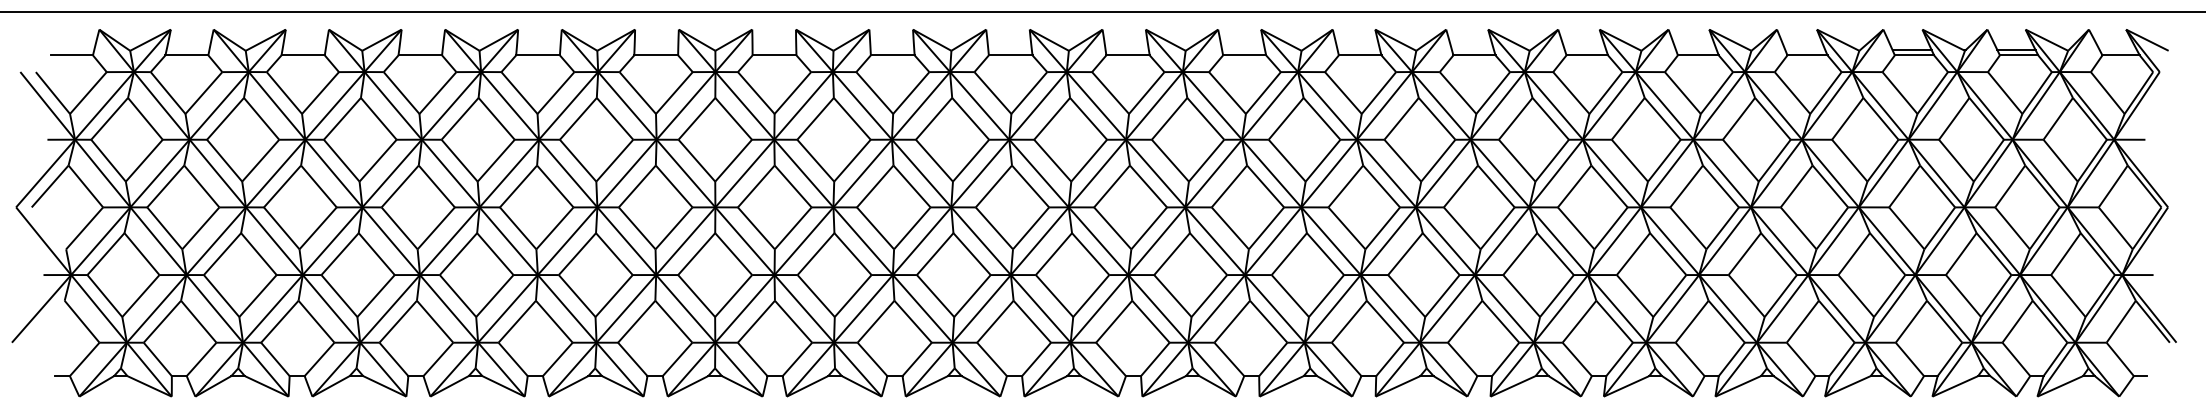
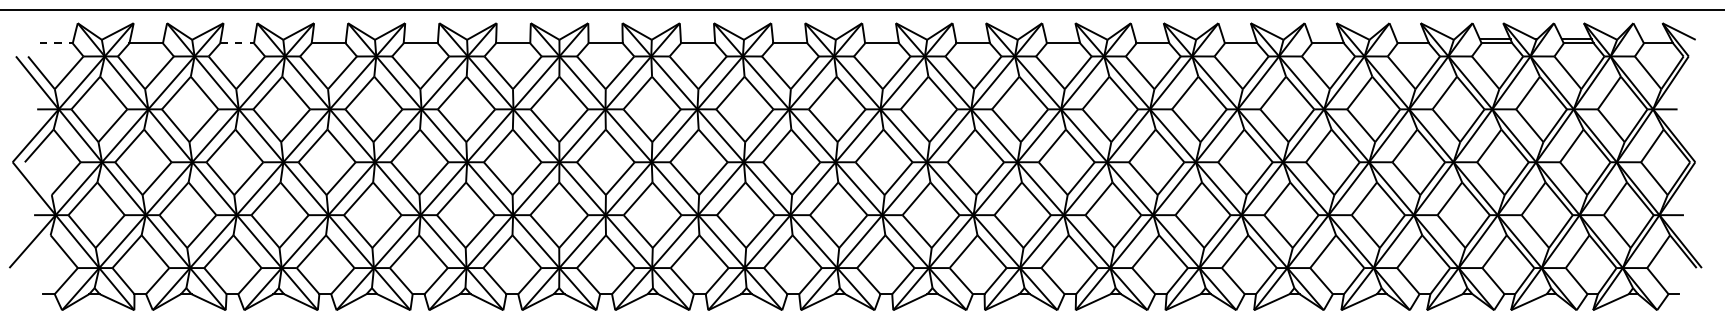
line: (72, 55) -> (56, 43), solid -> dashed
line: (303, 55) -> (237, 43), solid -> dashed

